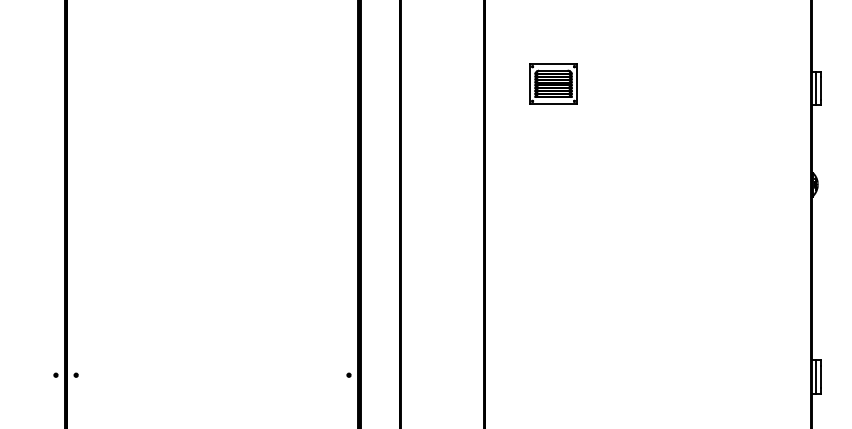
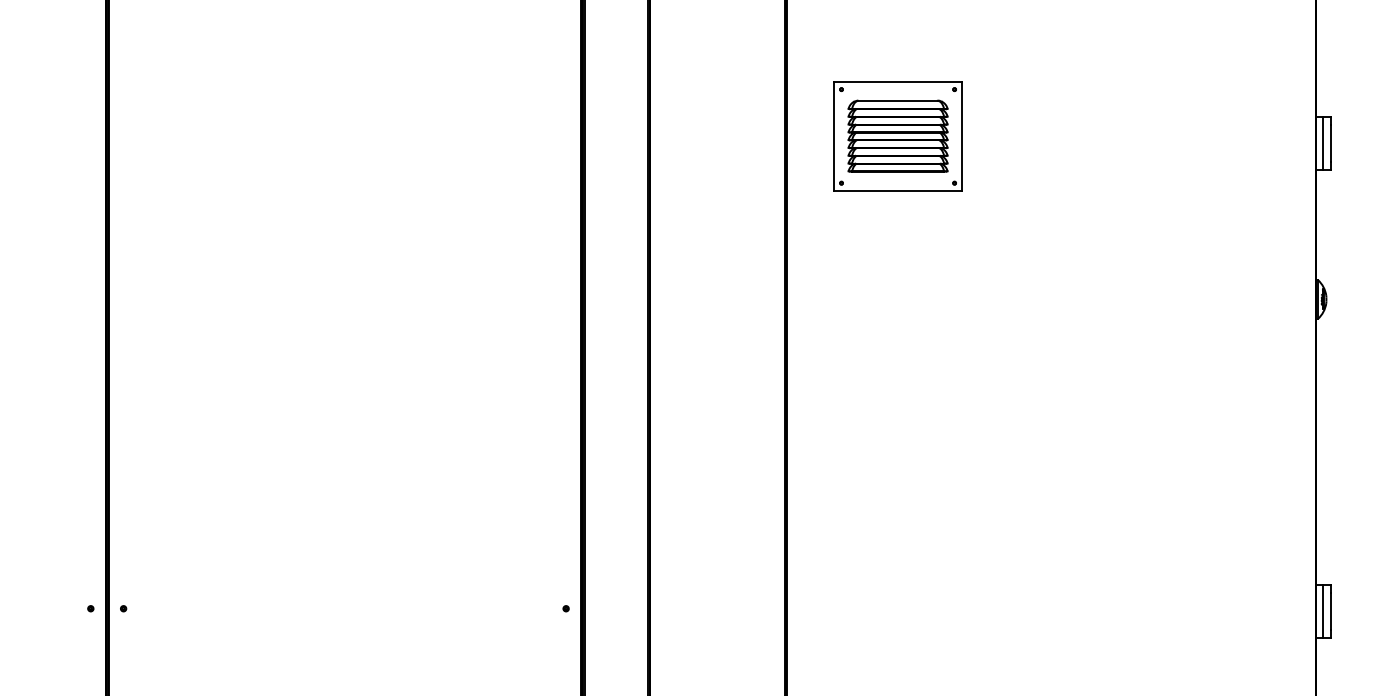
part: (553, 83) -> (897, 135), size x1.67

